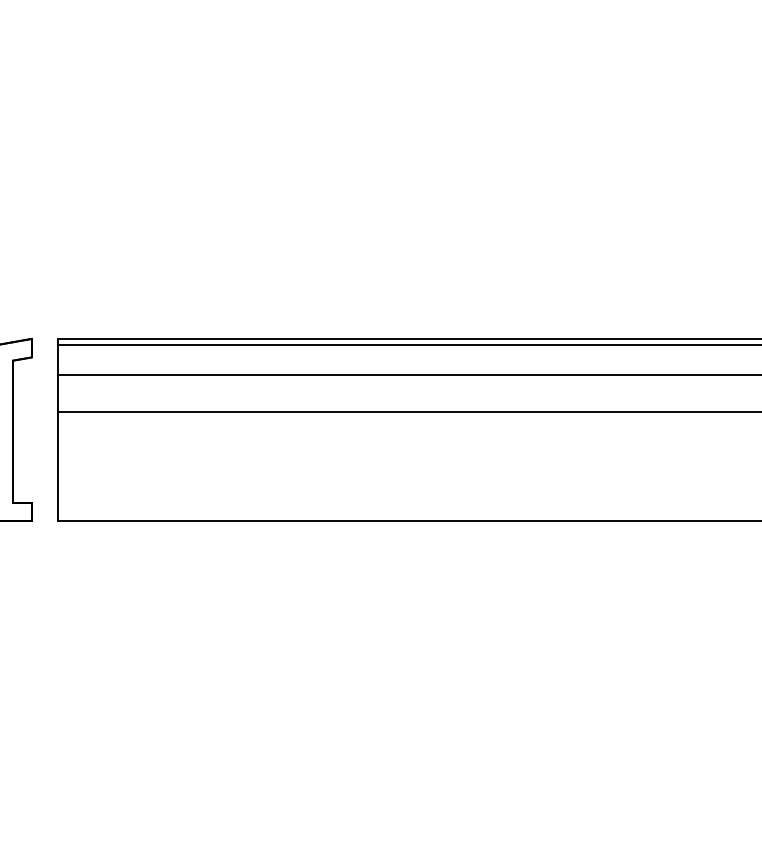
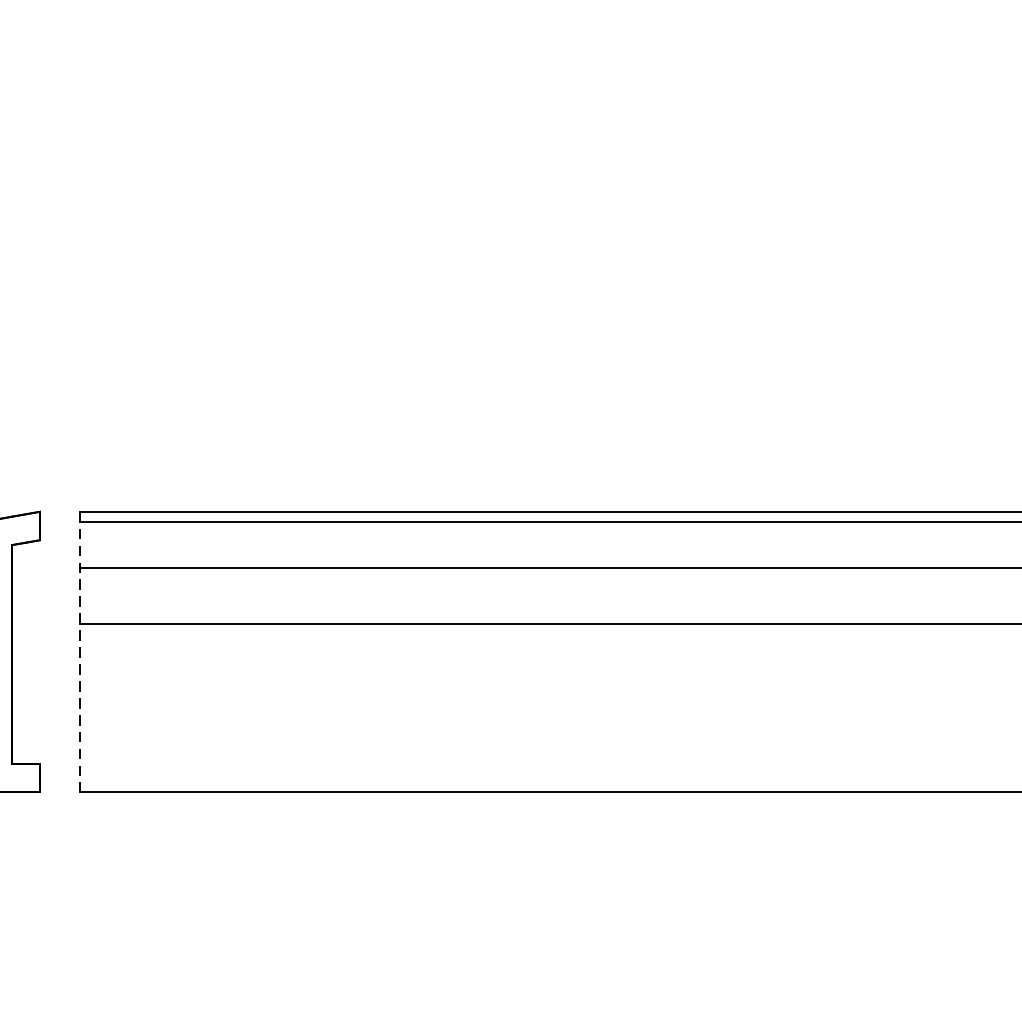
line: (57, 430) -> (79, 652), solid -> dashed

